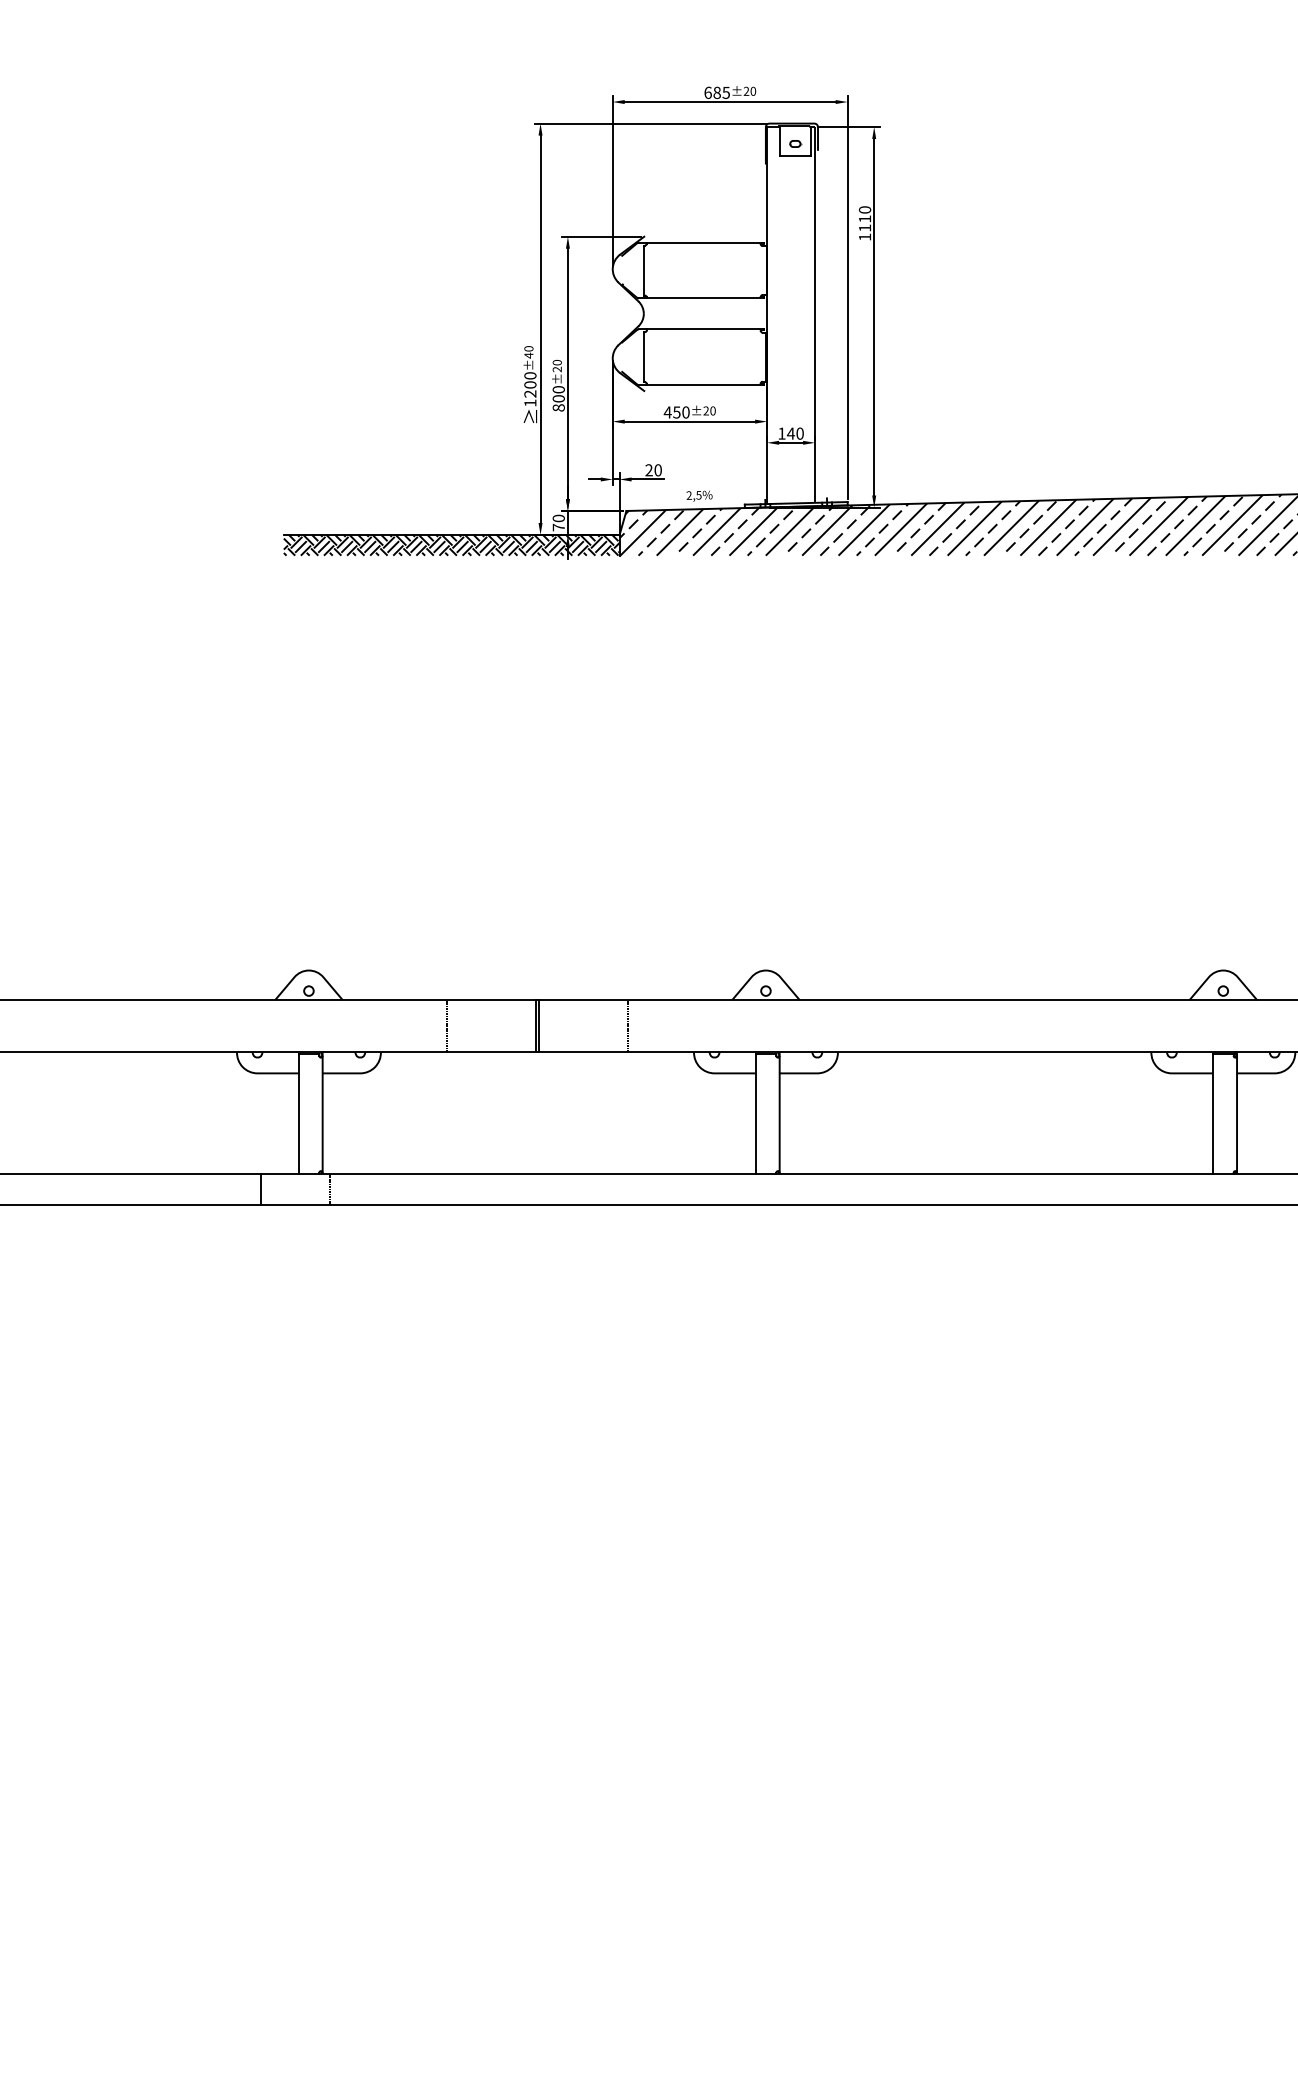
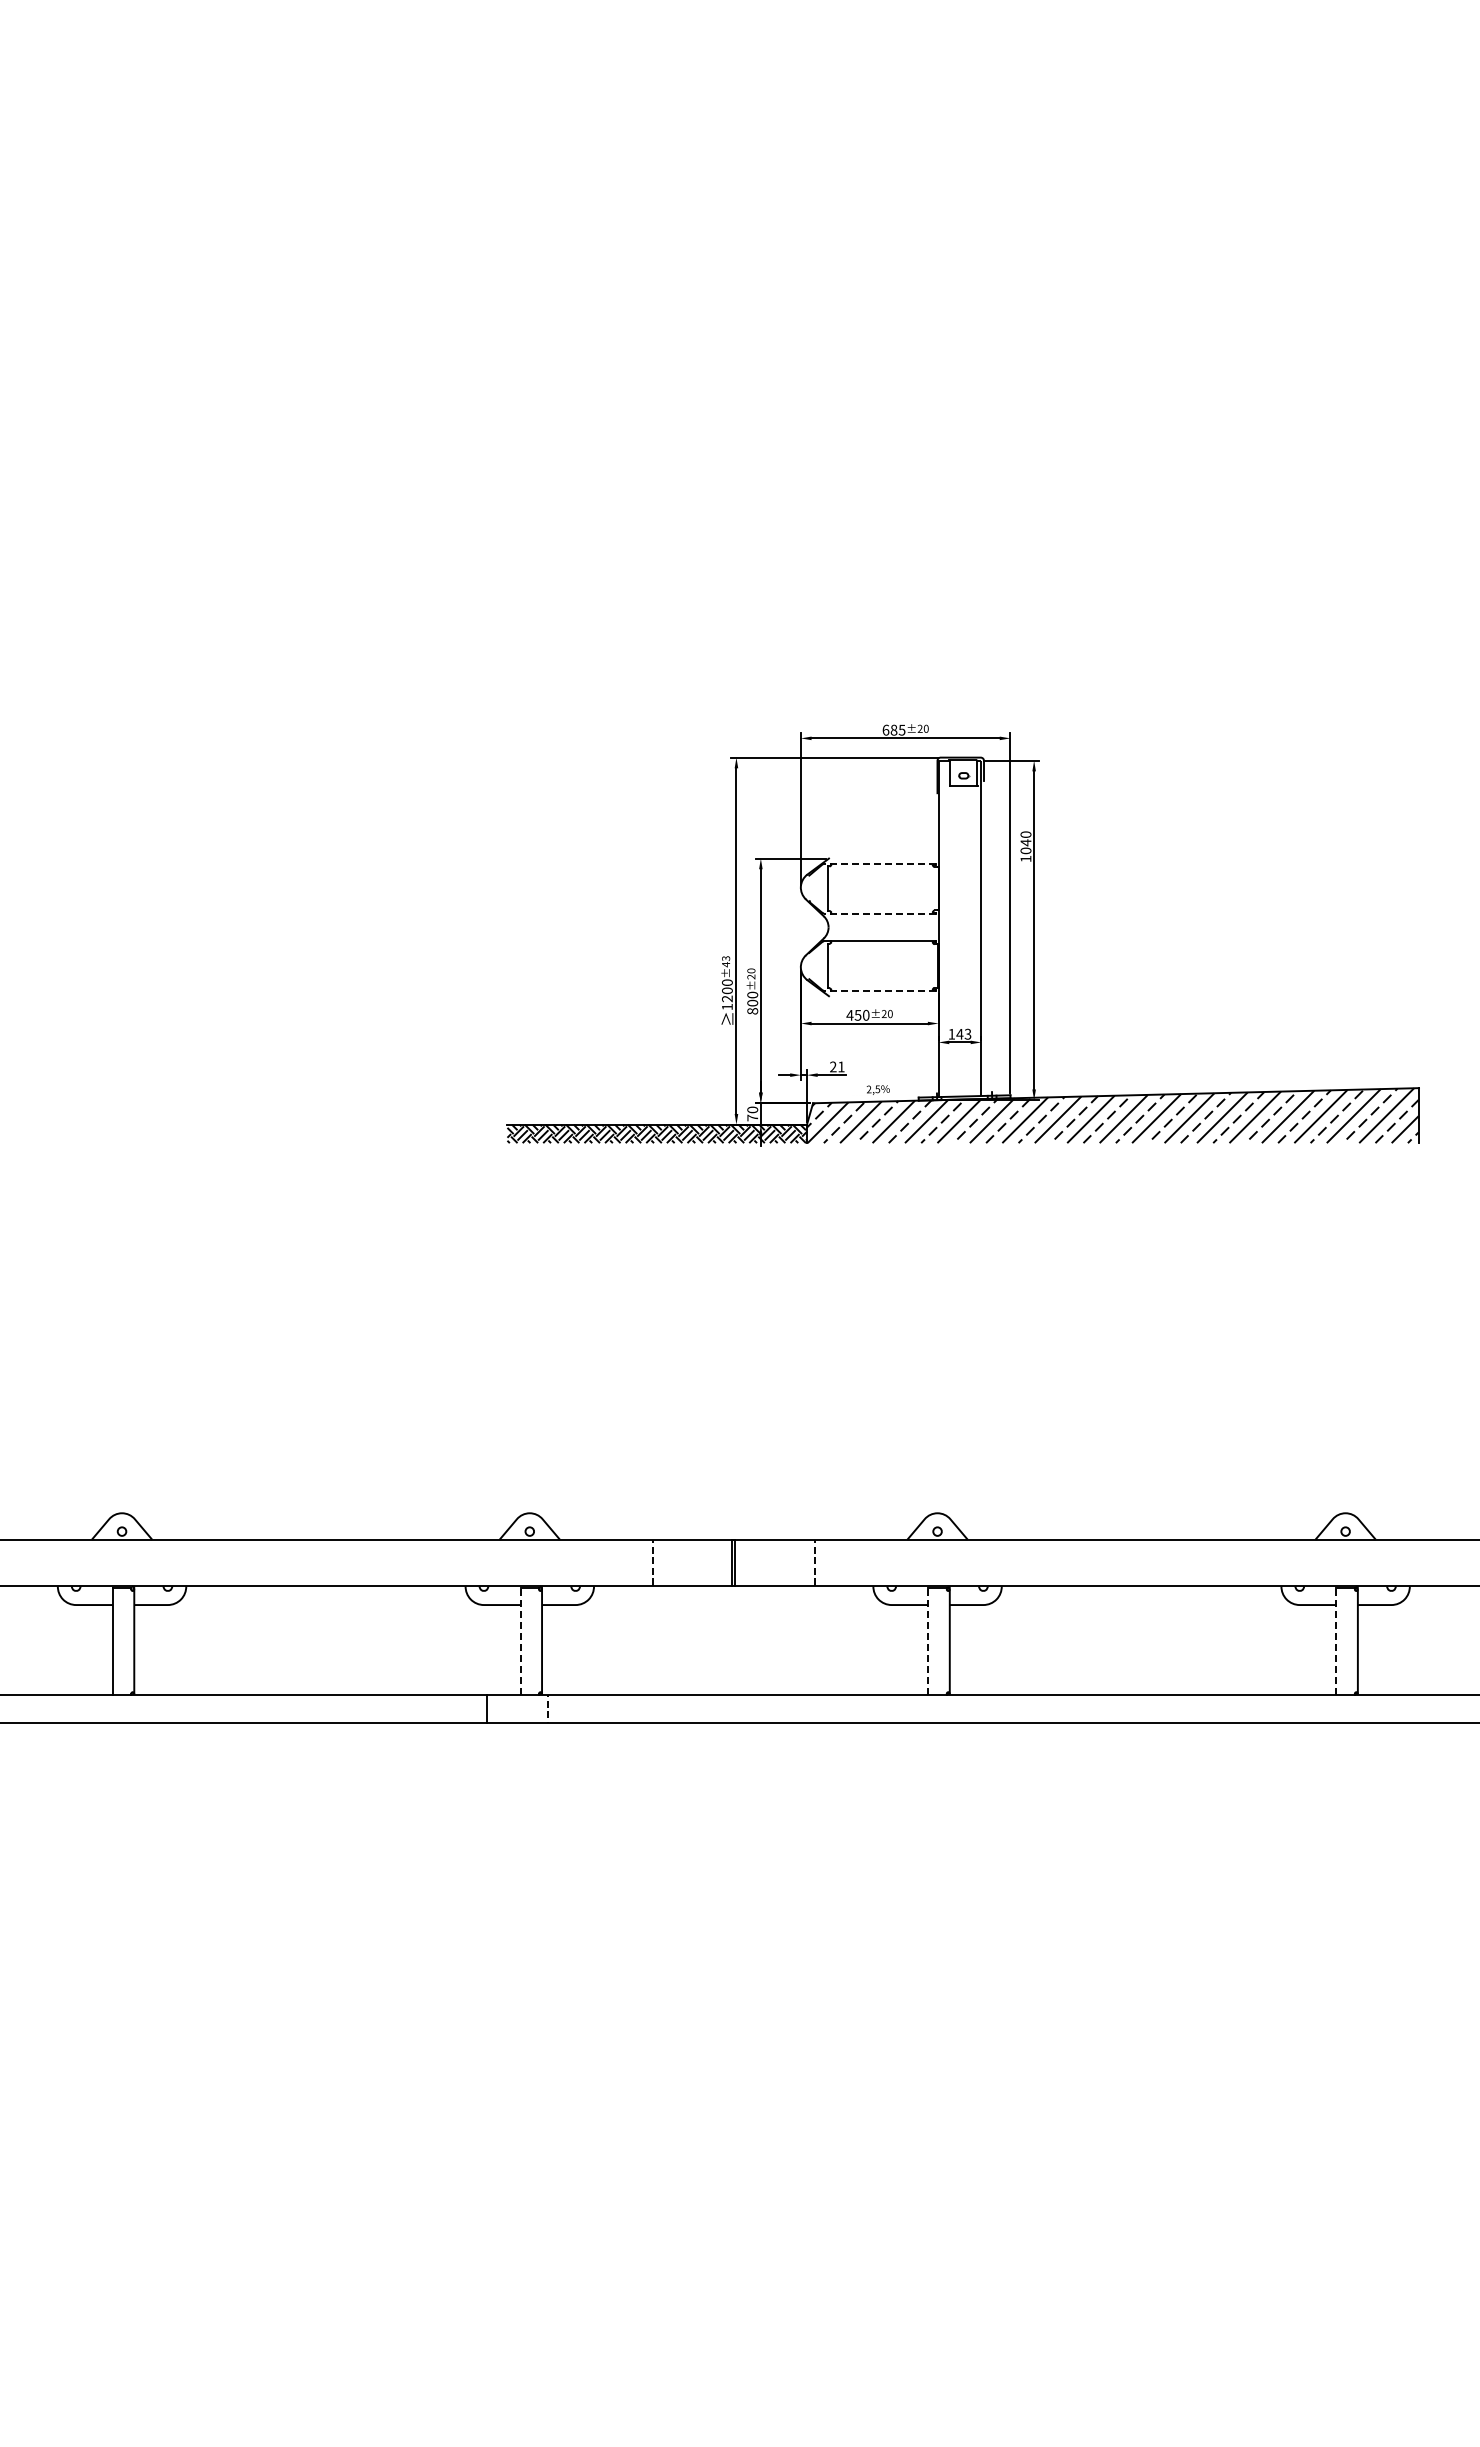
text: (864, 223) -> (1025, 846), 1110 -> 1040
line: (700, 242) -> (879, 863), solid -> dashed
line: (700, 298) -> (879, 913), solid -> dashed
text: (529, 348) -> (726, 958), ±40 -> ±43
line: (700, 384) -> (879, 990), solid -> dashed
text: (799, 433) -> (967, 1034), 140 -> 143
text: (658, 469) -> (841, 1066), 20 -> 21
line: (298, 1113) -> (520, 1640), solid -> dashed
line: (755, 1113) -> (928, 1640), solid -> dashed
line: (1213, 1113) -> (1336, 1640), solid -> dashed

